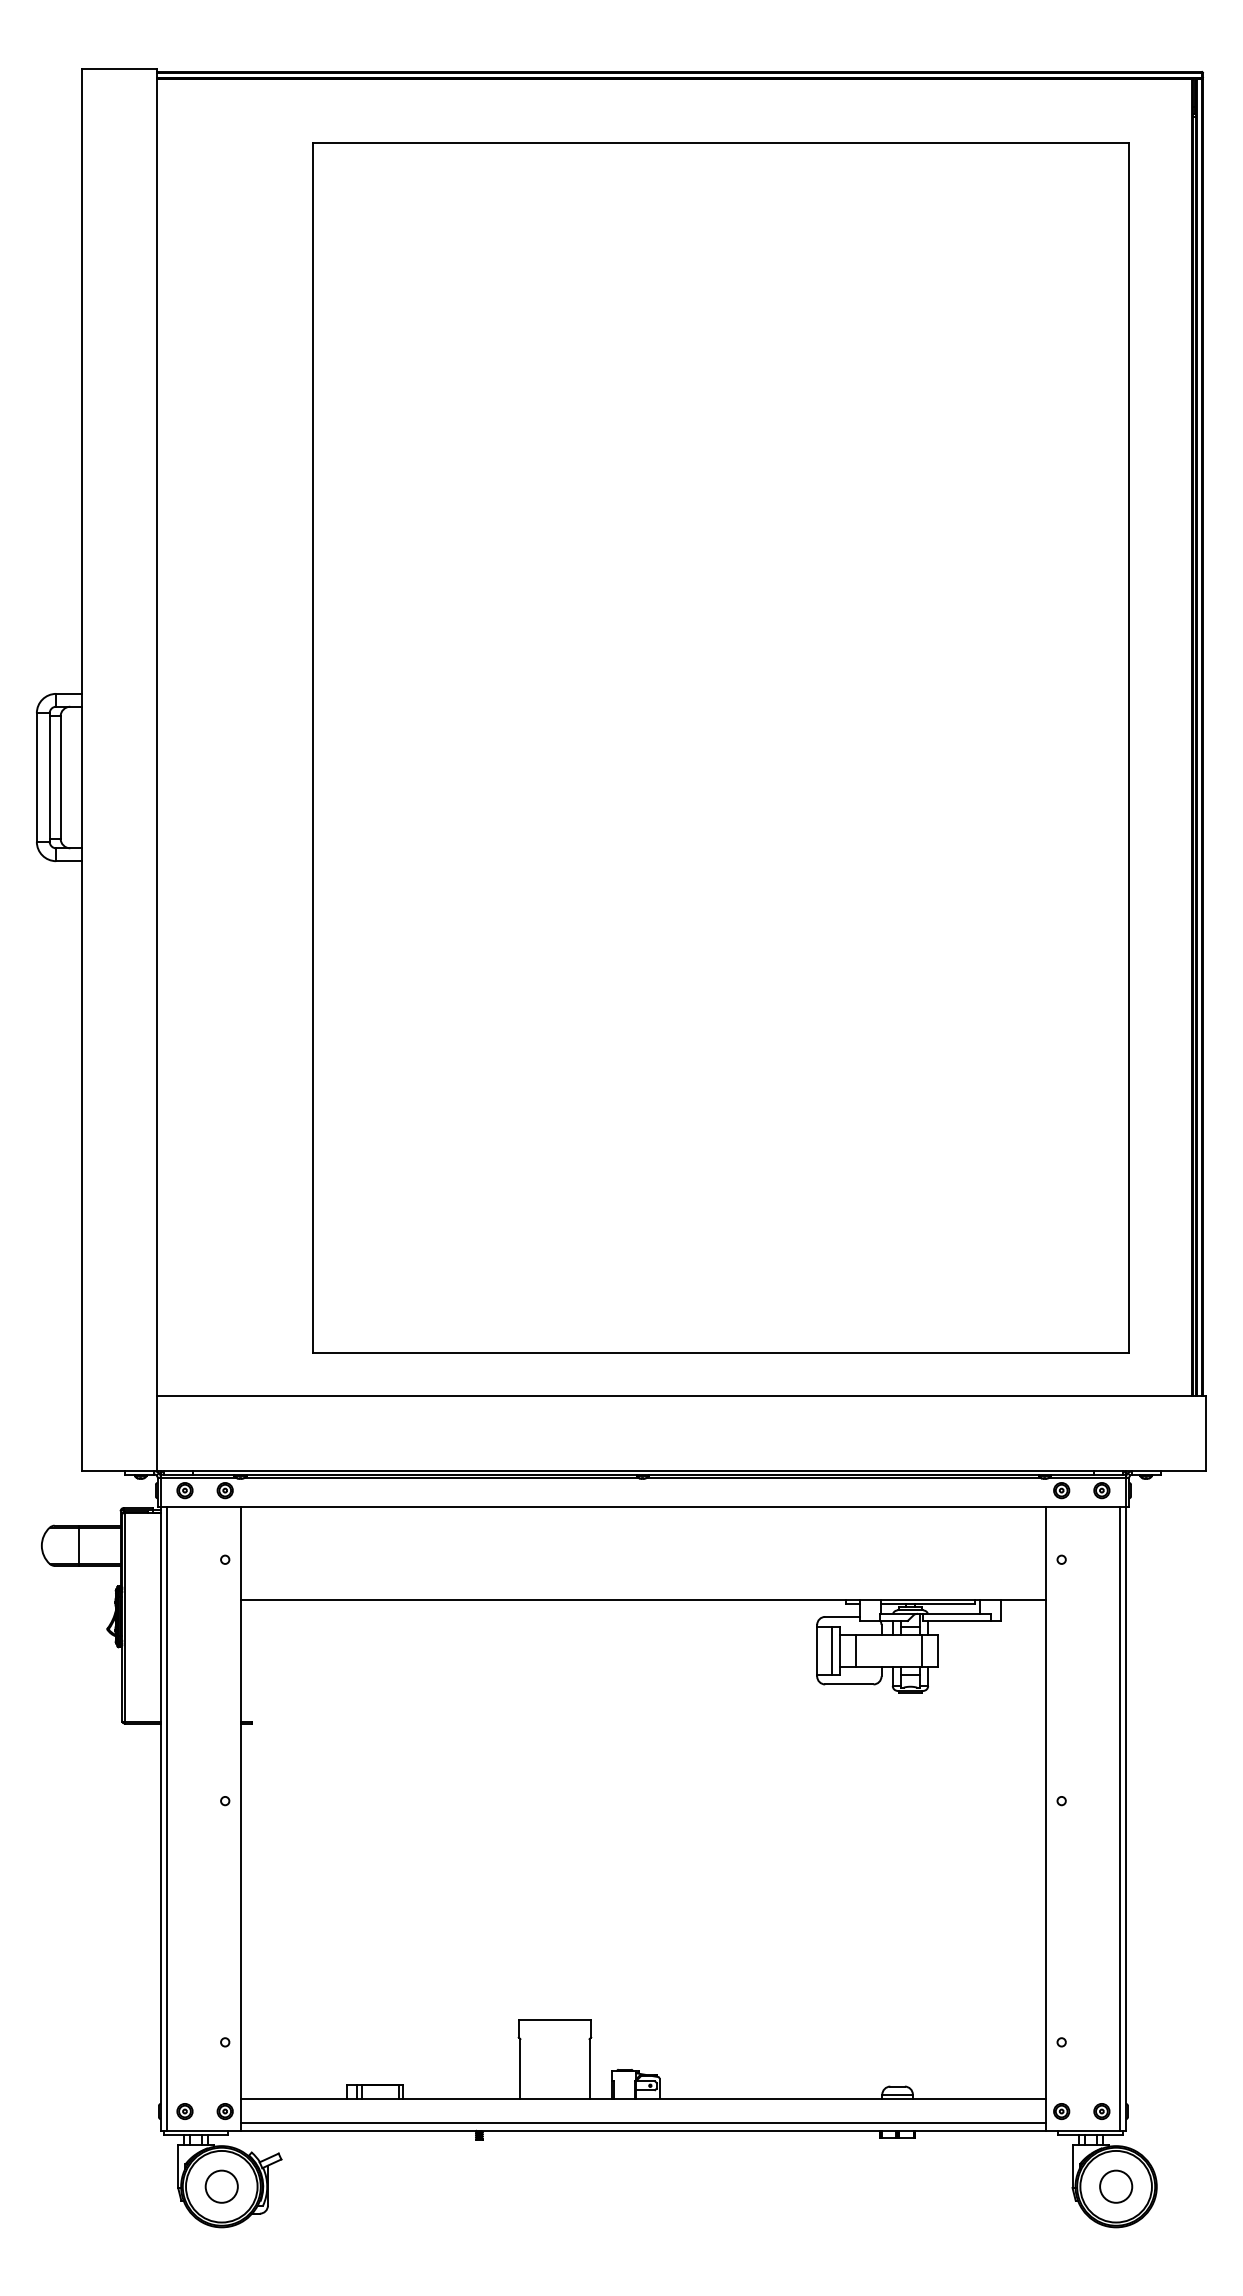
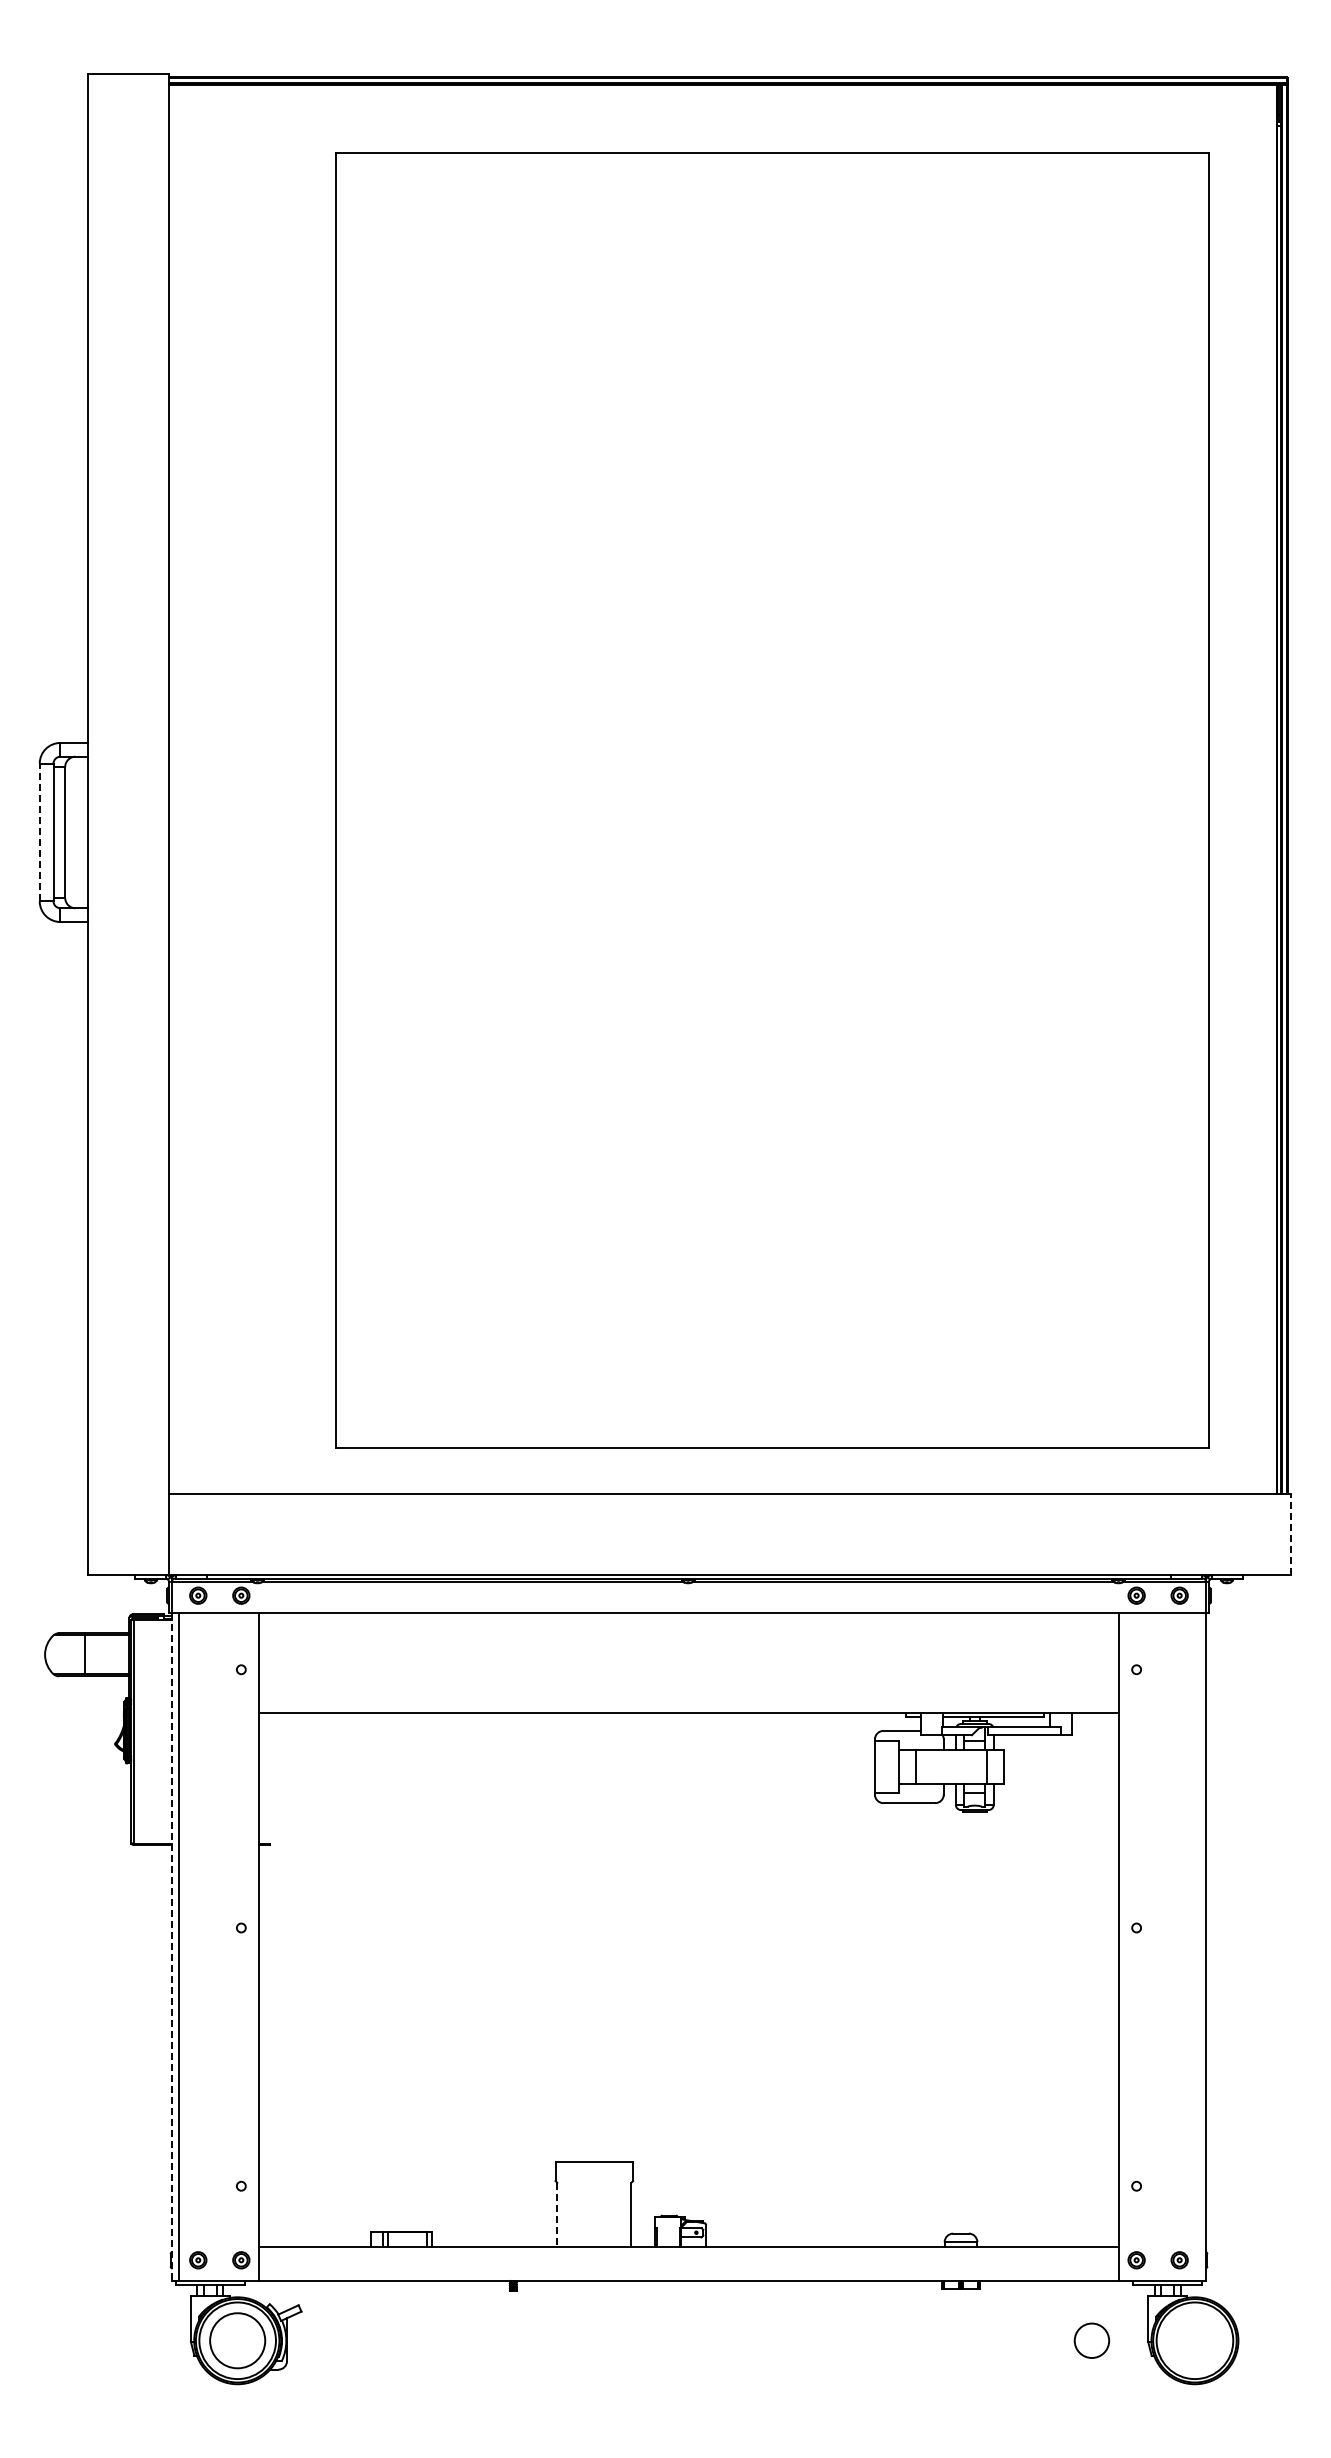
line: (36, 777) -> (39, 832), solid -> dashed
line: (1206, 1433) -> (1291, 1534), solid -> dashed
line: (831, 1650) -> (890, 1766), removed
line: (1119, 1818) -> (1198, 1946), removed
line: (160, 1819) -> (172, 1947), solid -> dashed
line: (520, 2068) -> (557, 2214), solid -> dashed
line: (642, 2122) -> (688, 2272), removed
circle: (221, 2186) -> (237, 2340), size x1.6
circle: (1115, 2186) -> (1091, 2340), moved

